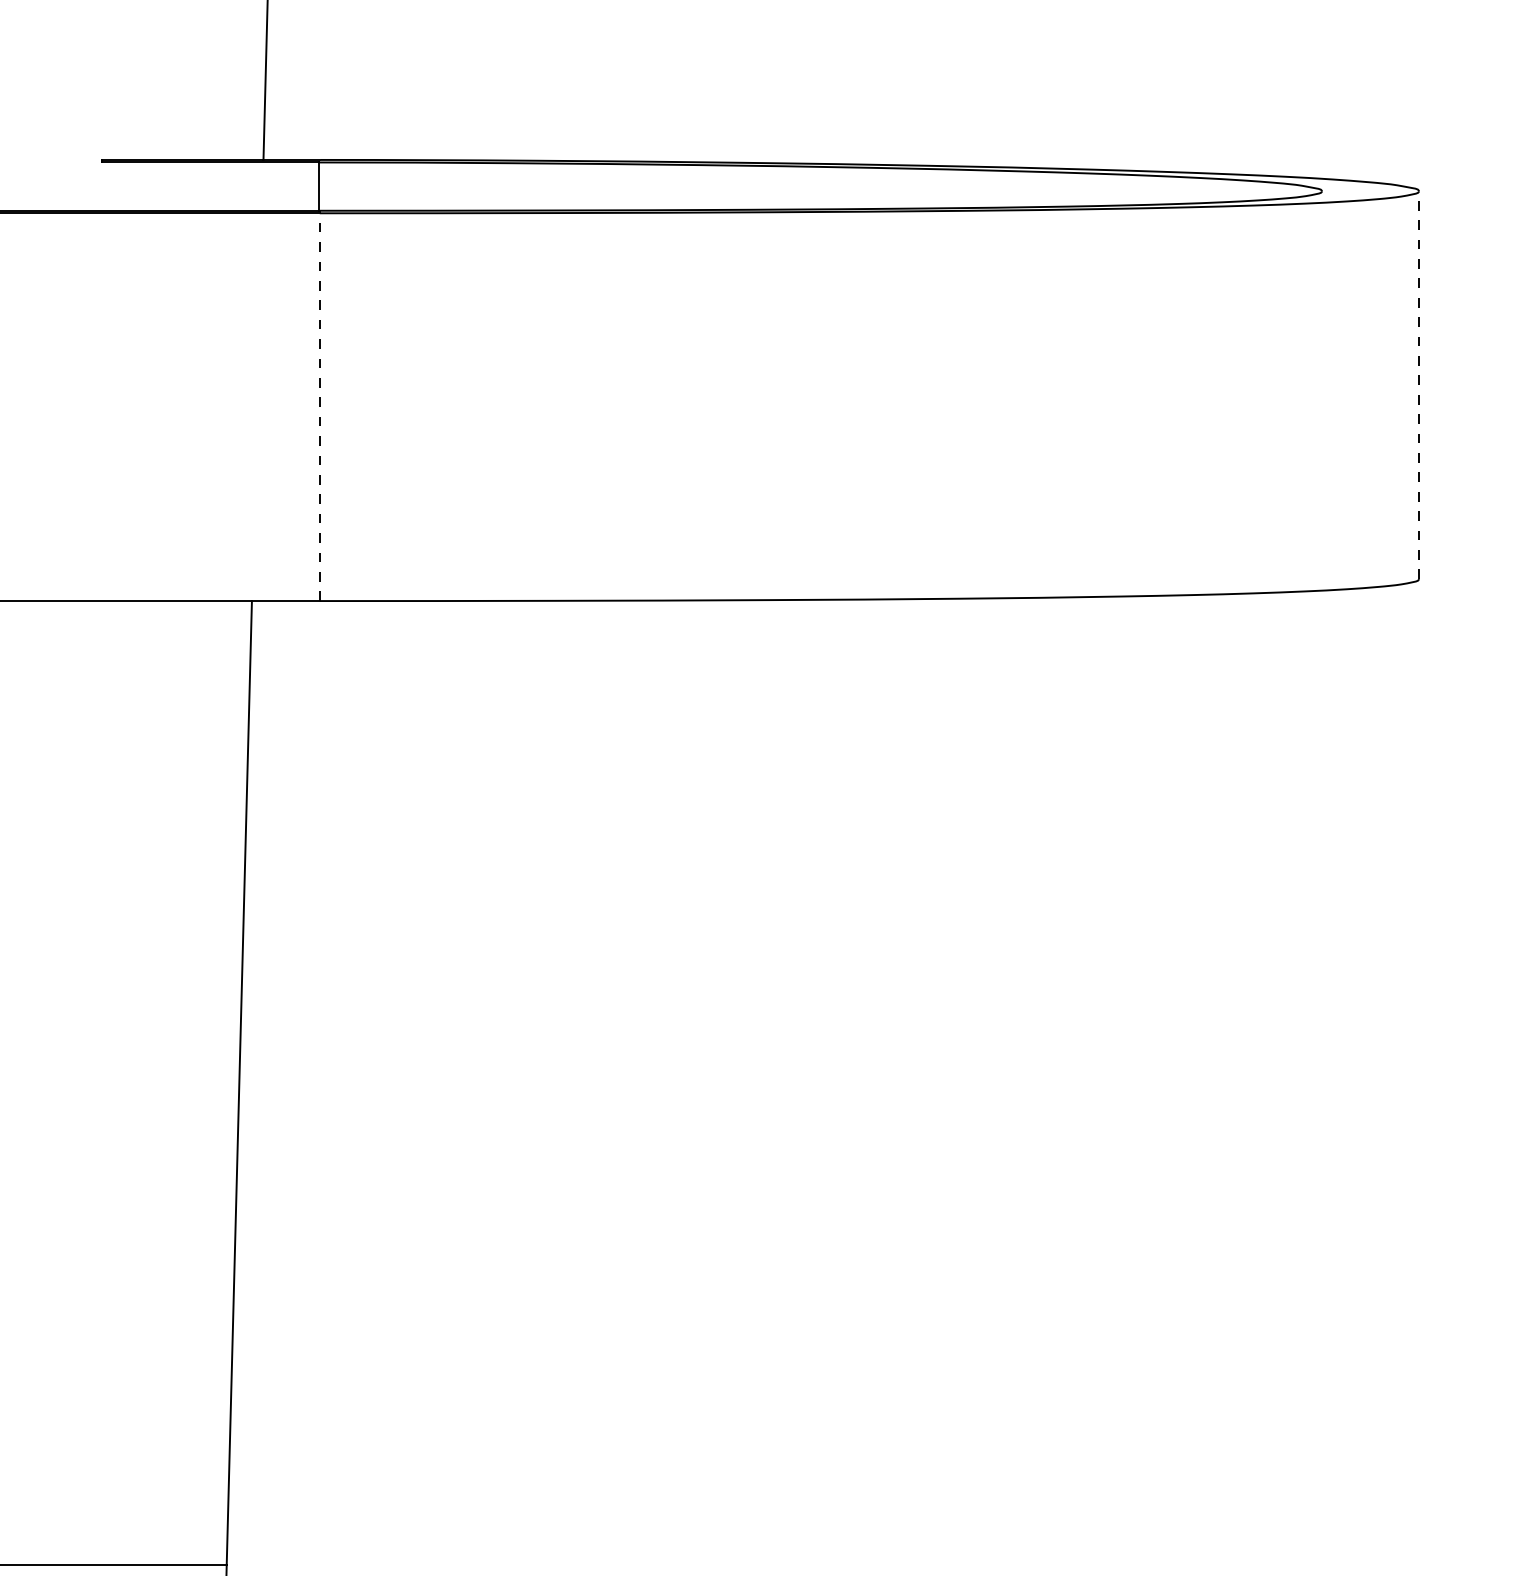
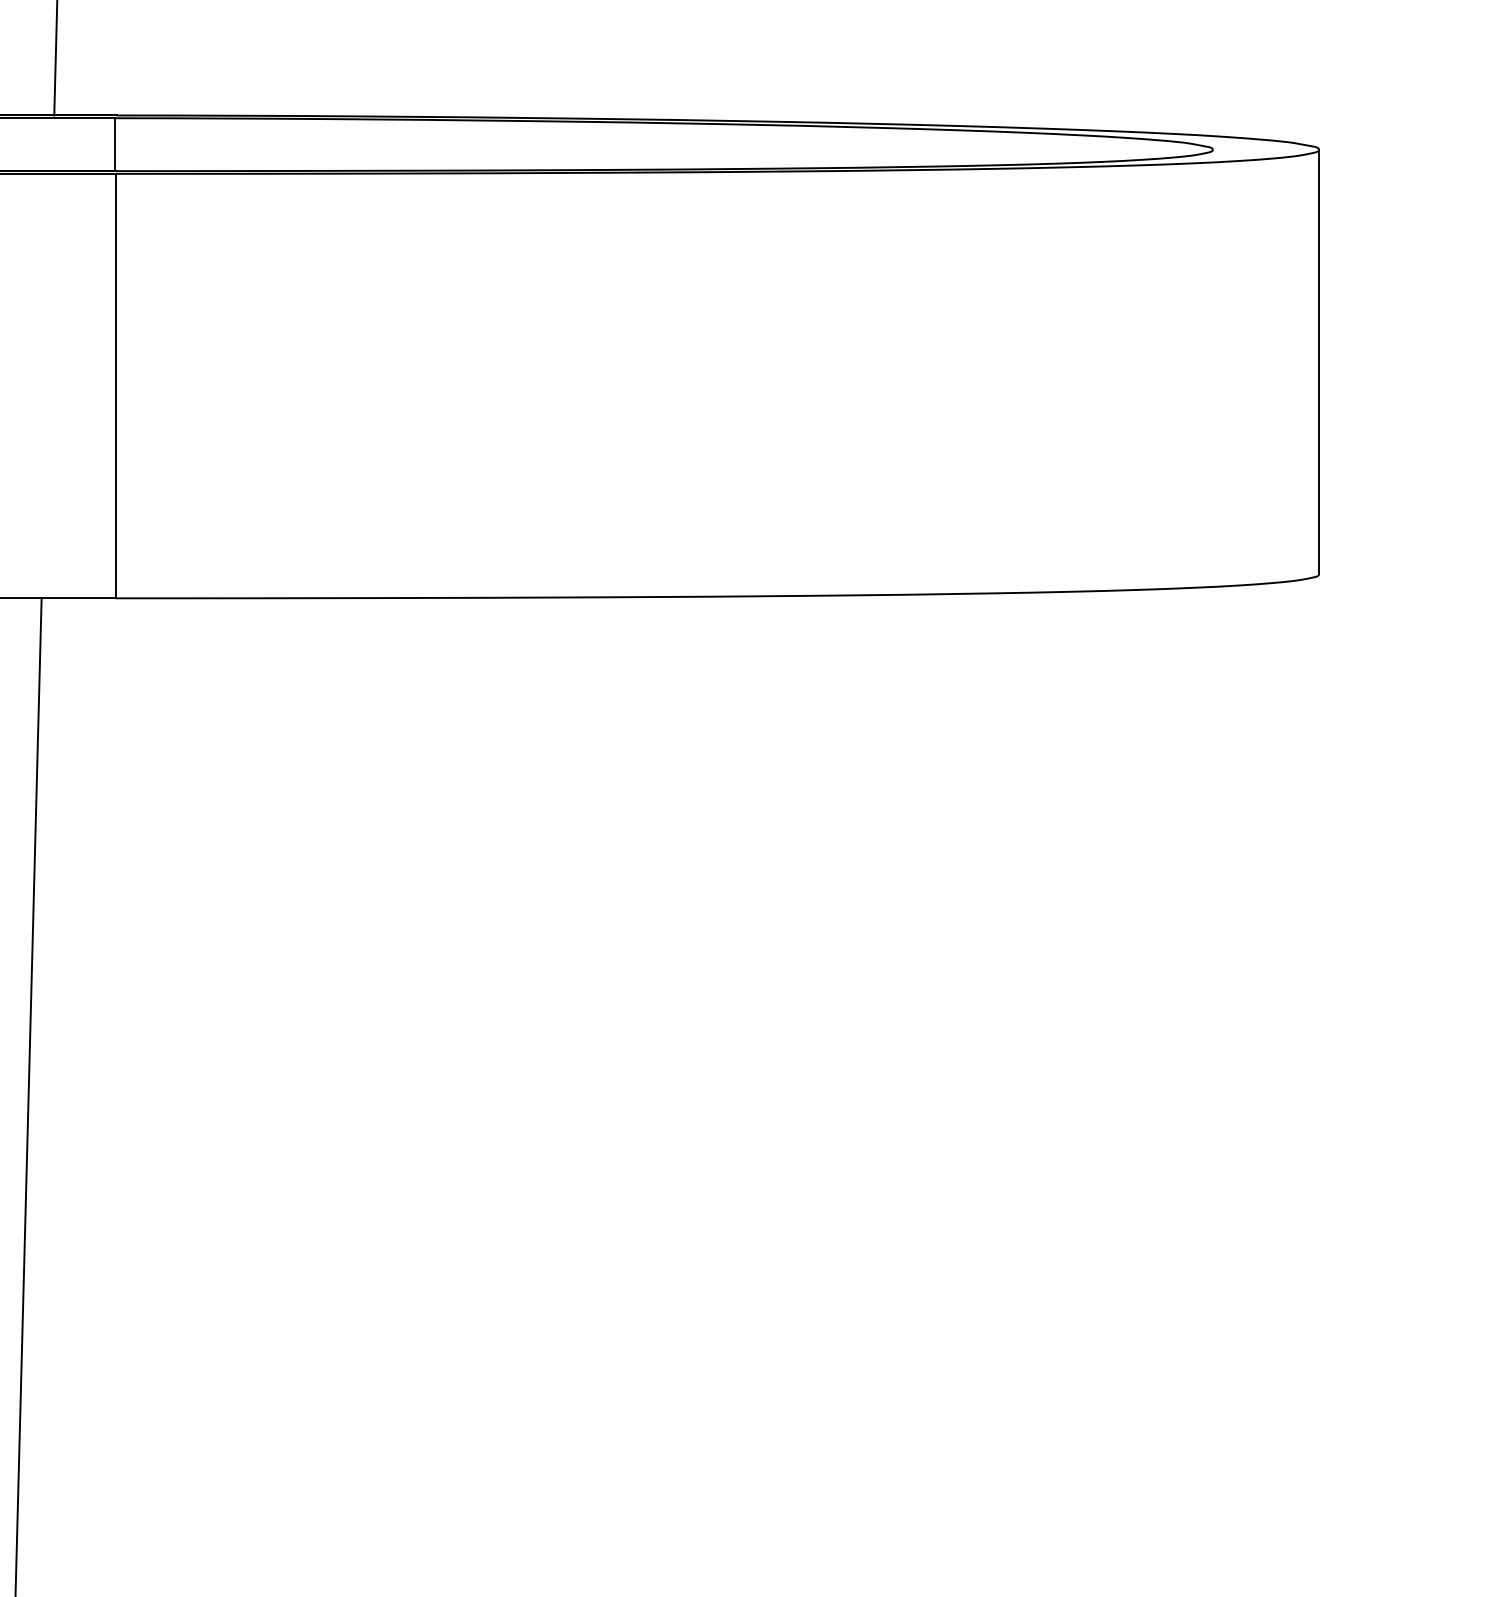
line: (1418, 385) -> (1318, 362), dashed -> solid
line: (319, 407) -> (115, 386), dashed -> solid

